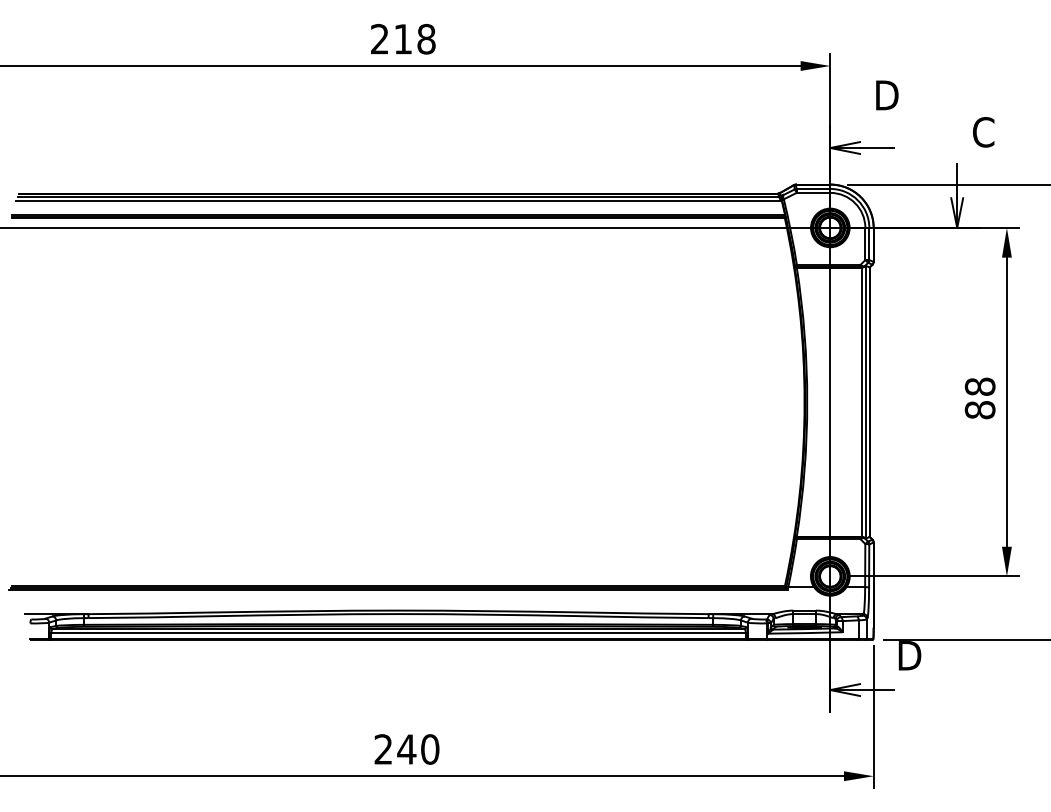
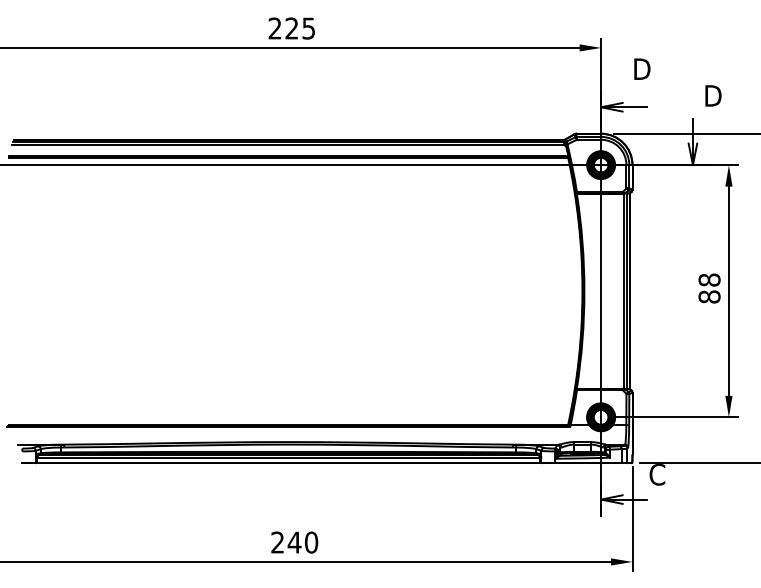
text: (414, 39) -> (300, 28), 218 -> 225
text: (984, 131) -> (712, 95), C -> D
text: (908, 655) -> (657, 474), D -> C

